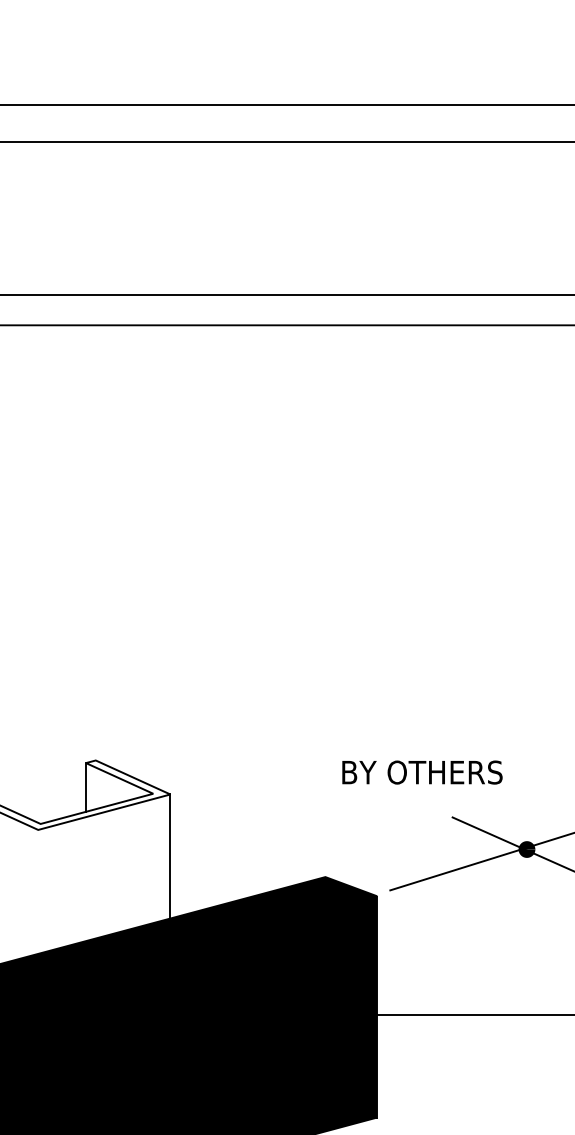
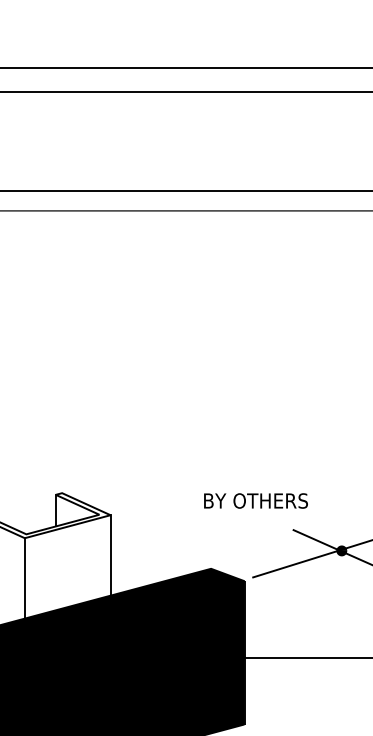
text: (421, 771) -> (255, 500), moved
line: (37, 892) -> (24, 578), added

